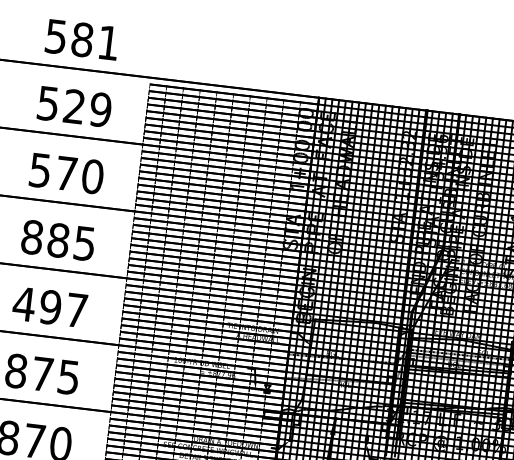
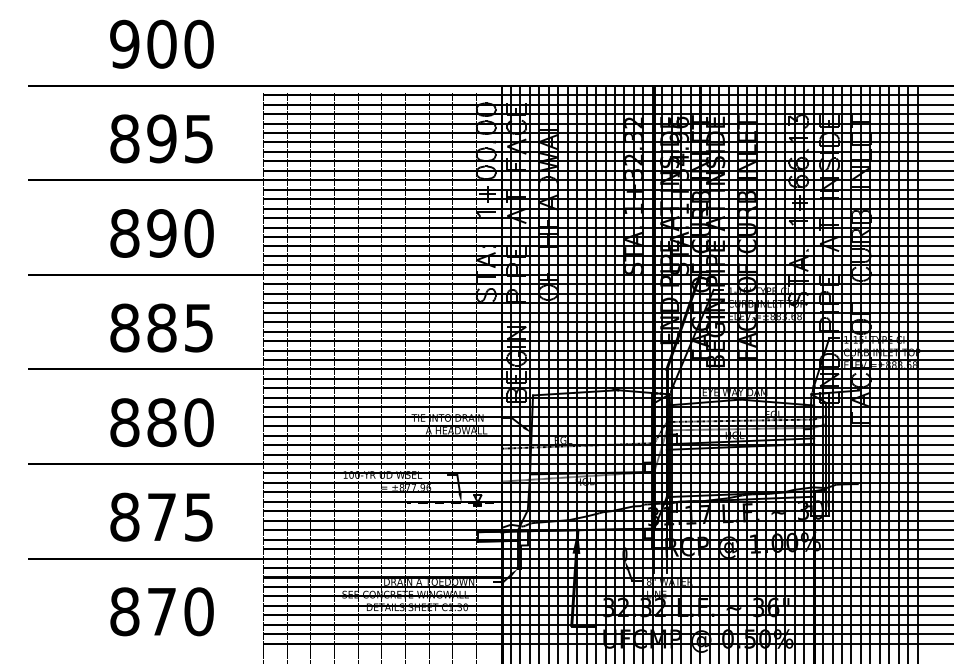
text: (82, 39) -> (161, 43), 581 -> 900
text: (74, 106) -> (161, 138), 529 -> 895
text: (53, 172) -> (143, 233), 570 -> 890
text: (50, 307) -> (161, 422), 497 -> 880

